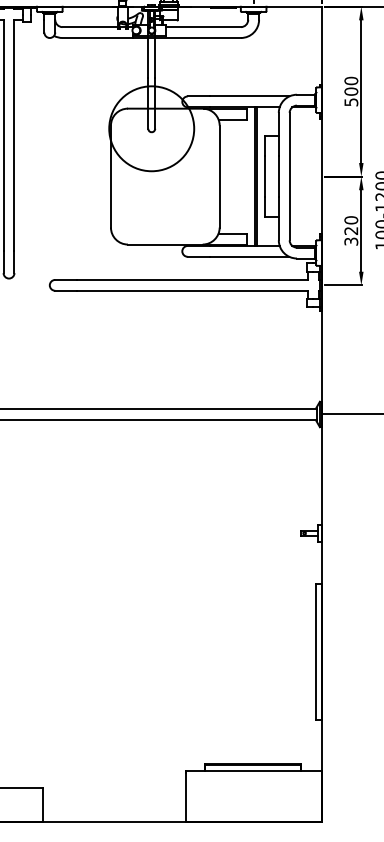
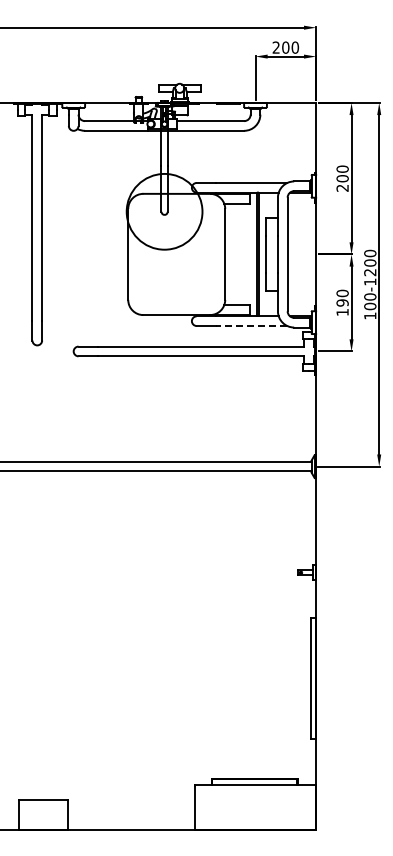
text: (351, 101) -> (342, 187), 500 -> 200
text: (351, 236) -> (342, 307), 320 -> 190
line: (249, 257) -> (251, 326), solid -> dashed

